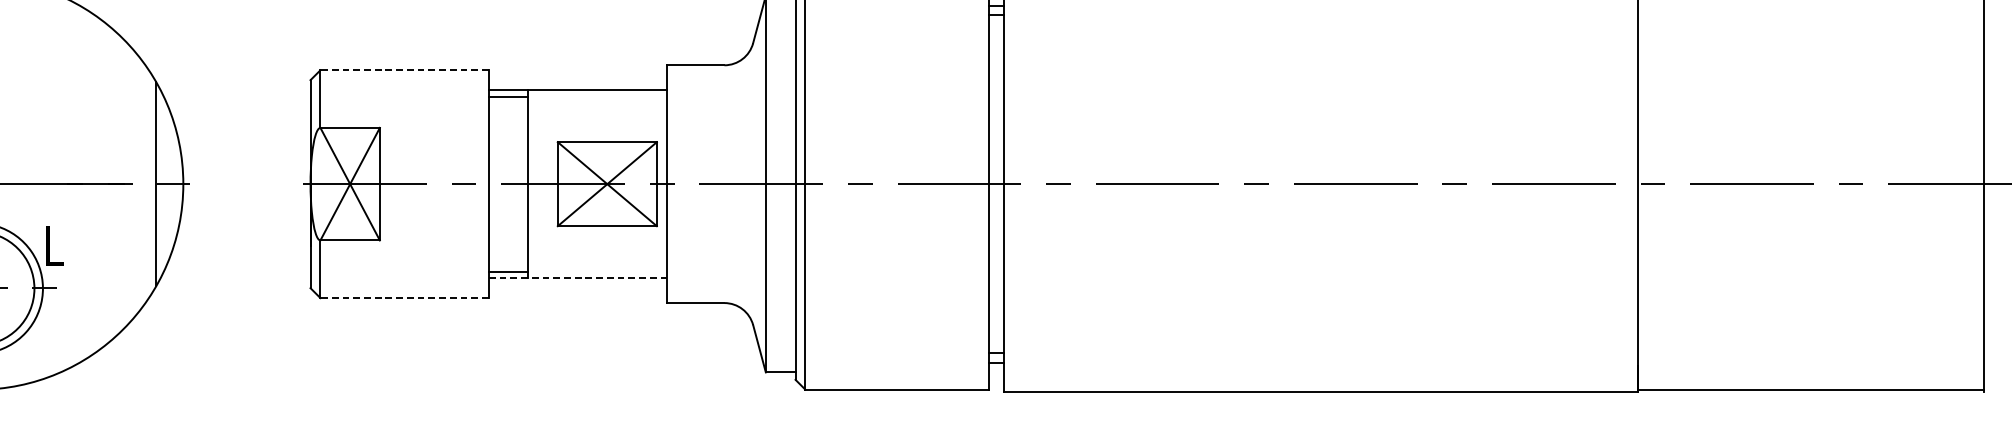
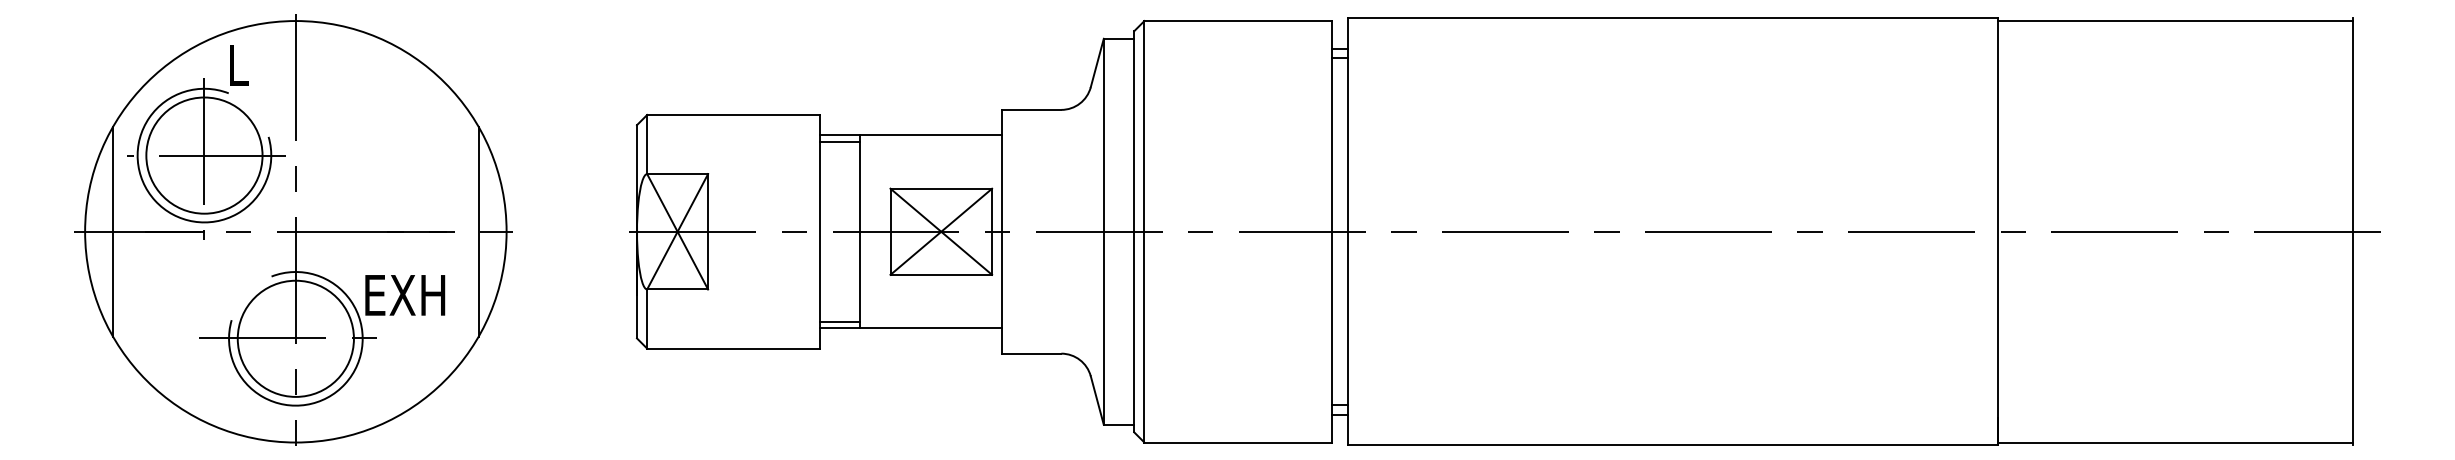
line: (404, 69) -> (733, 114), dashed -> solid
text: (84, 246) -> (405, 295), L -> EXH
line: (578, 278) -> (911, 328), dashed -> solid
line: (404, 298) -> (733, 348), dashed -> solid

